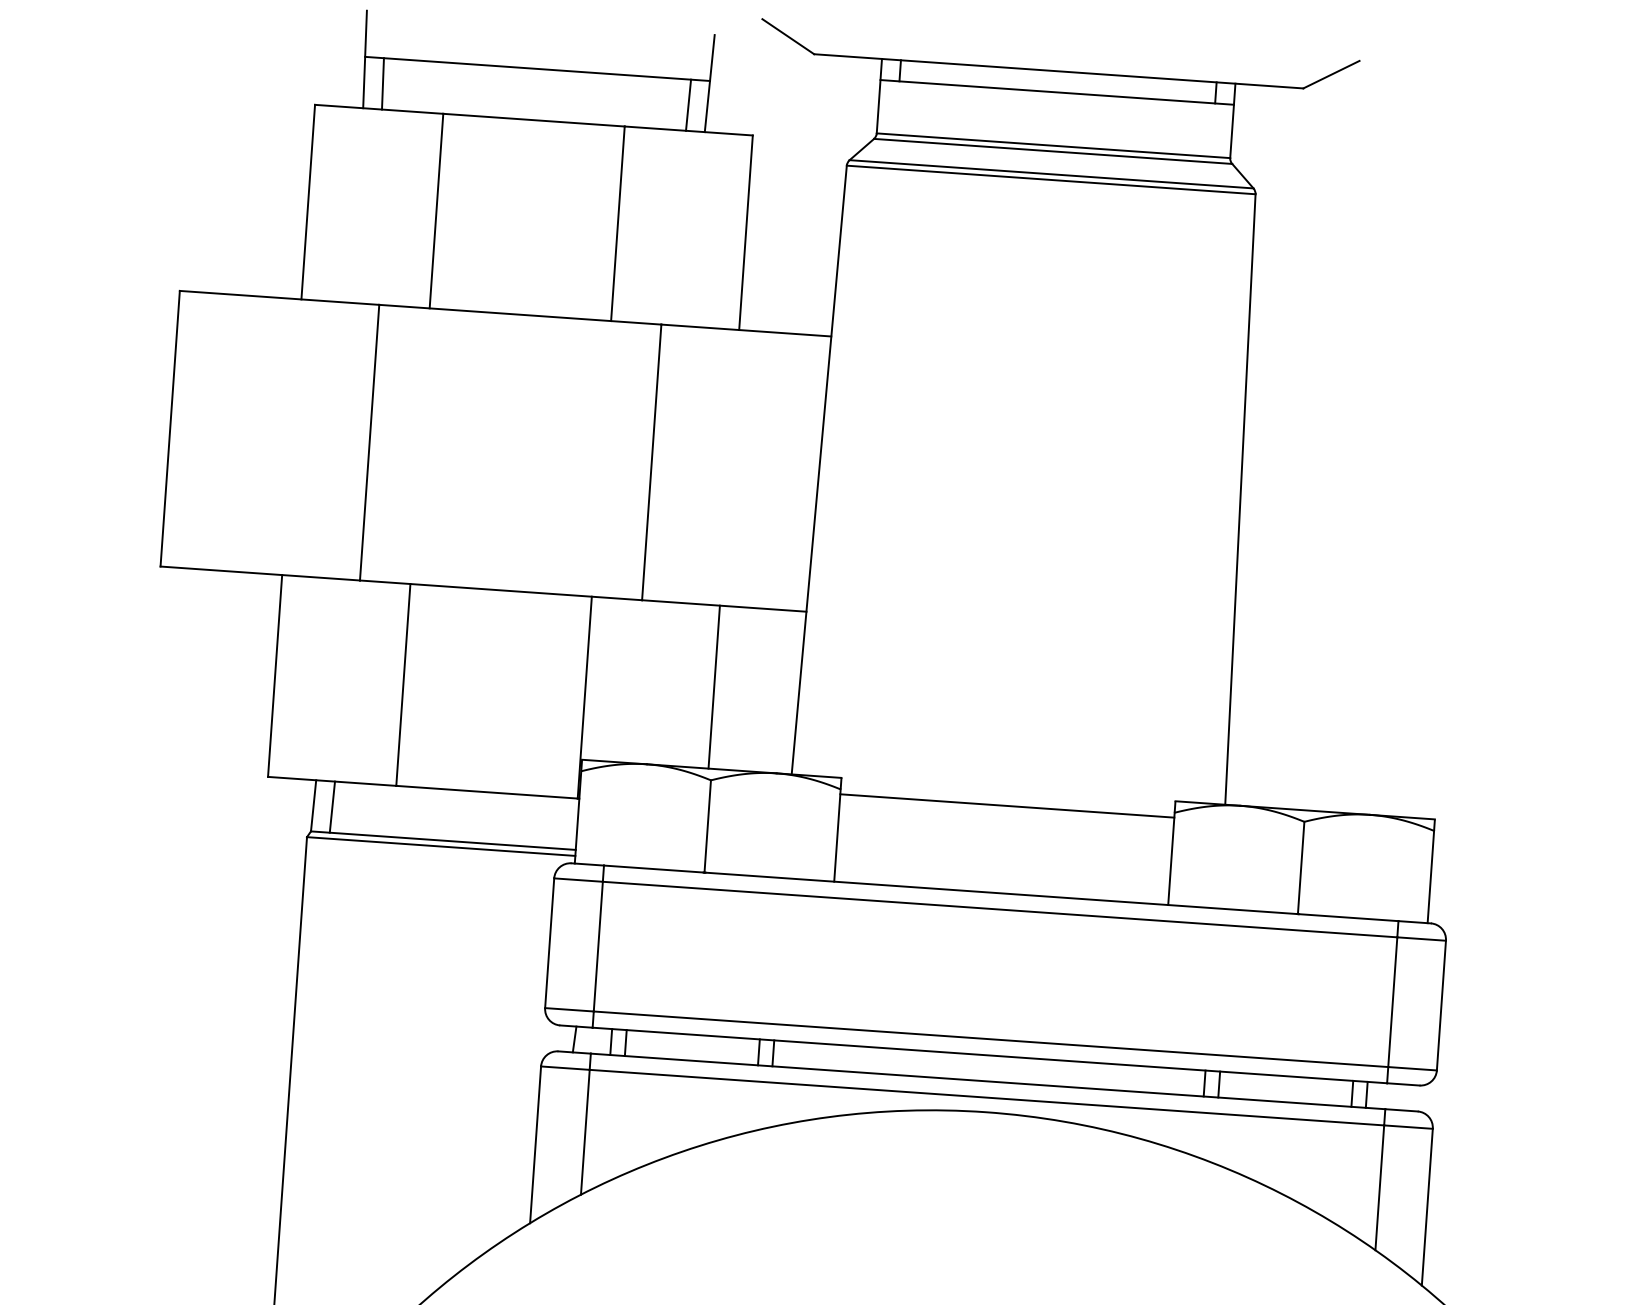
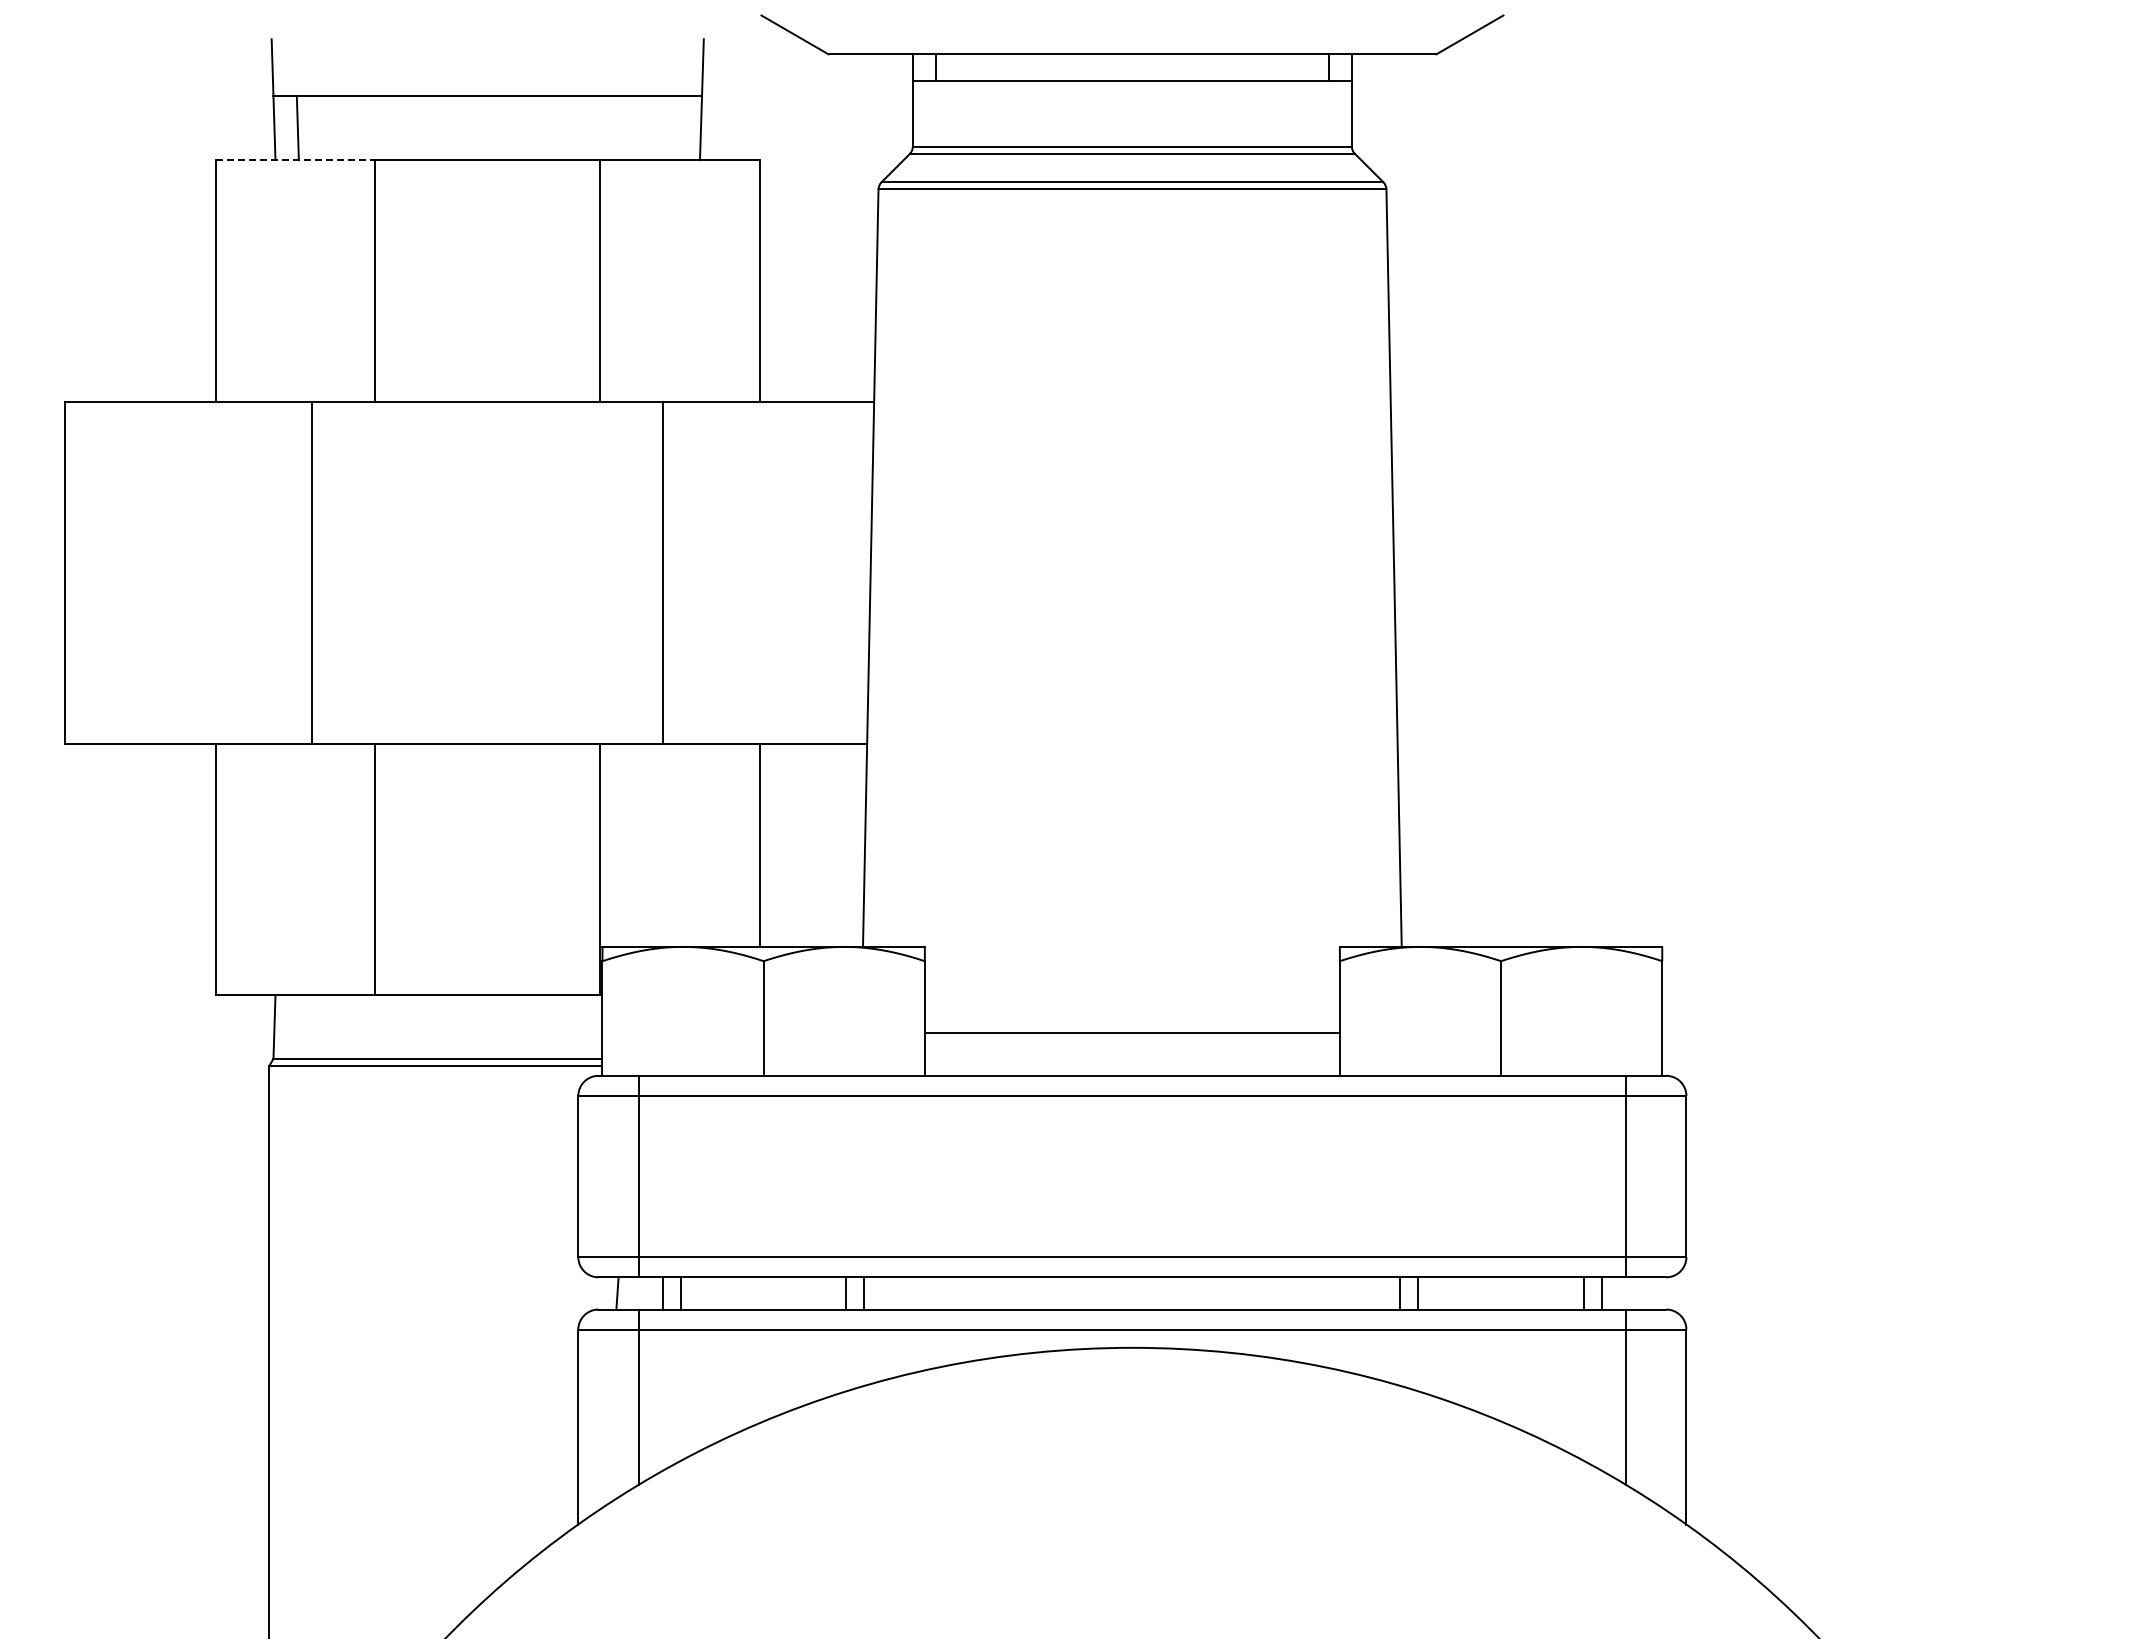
line: (688, 105) -> (677, 128), removed
line: (379, 109) -> (295, 160), solid -> dashed
line: (332, 806) -> (297, 1026), removed
line: (1006, 806) -> (1131, 1033), moved

